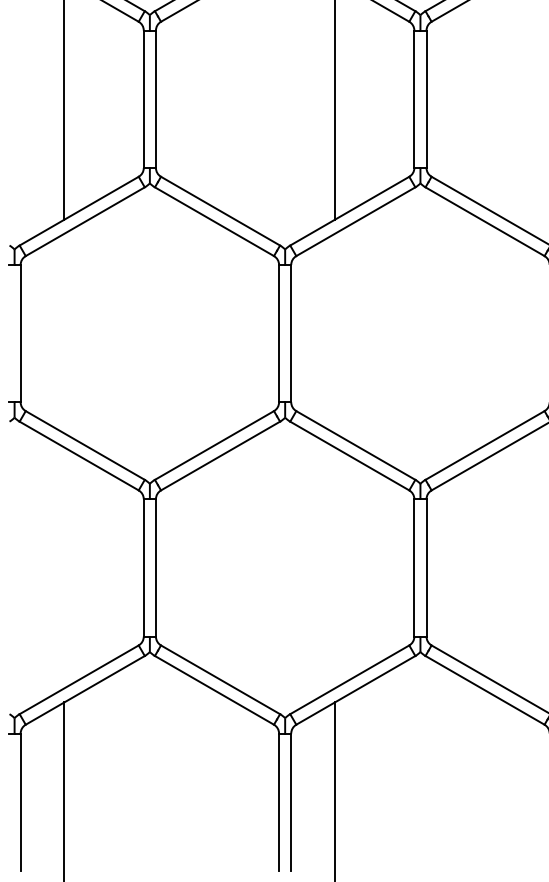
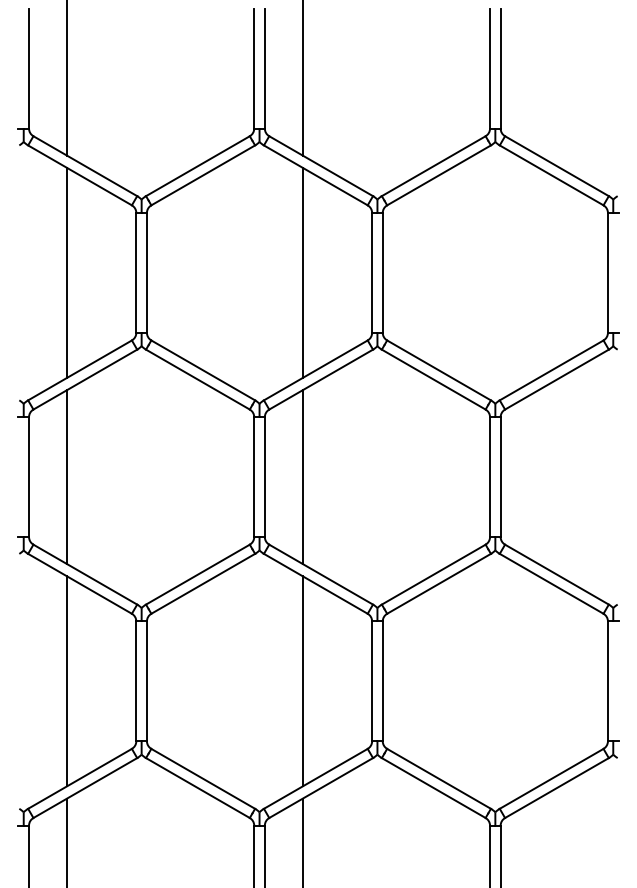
line: (64, 334) -> (67, 477), added
line: (334, 334) -> (302, 477), added
line: (64, 568) -> (67, 681), added
line: (334, 568) -> (302, 681), added

